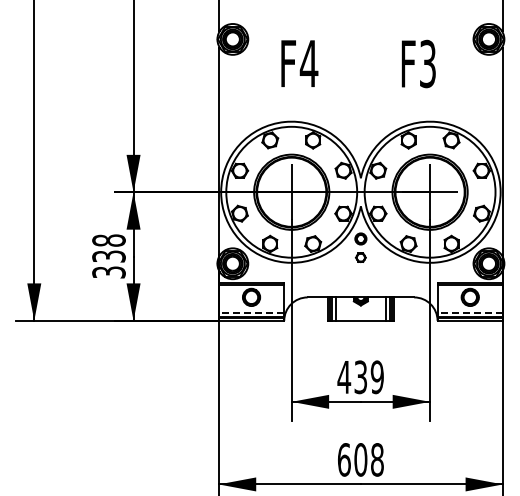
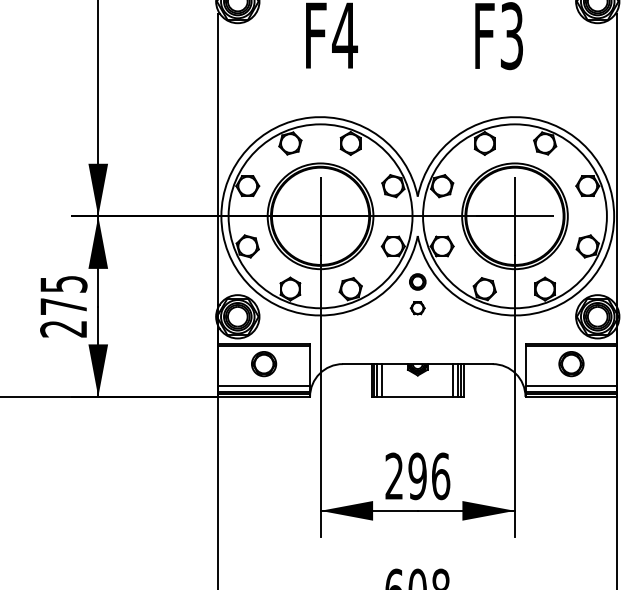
text: (108, 256) -> (63, 306), 338 -> 275
line: (251, 312) -> (264, 385), dashed -> solid
line: (470, 312) -> (571, 385), dashed -> solid
text: (360, 377) -> (417, 476), 439 -> 296

